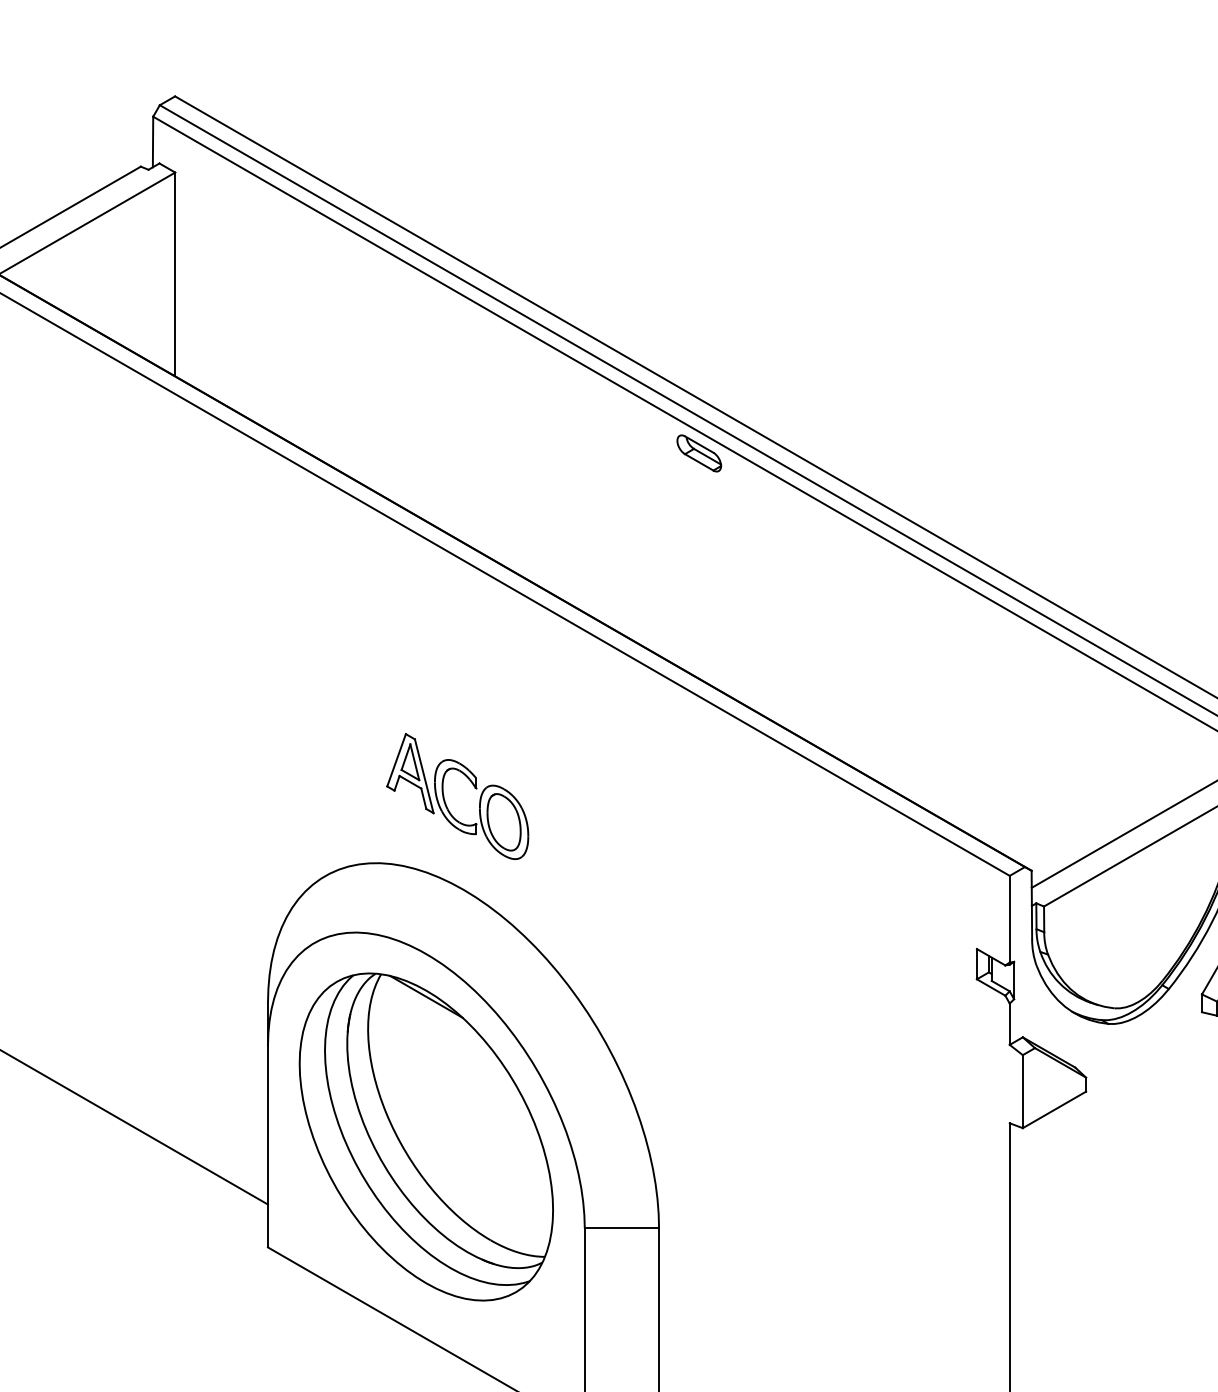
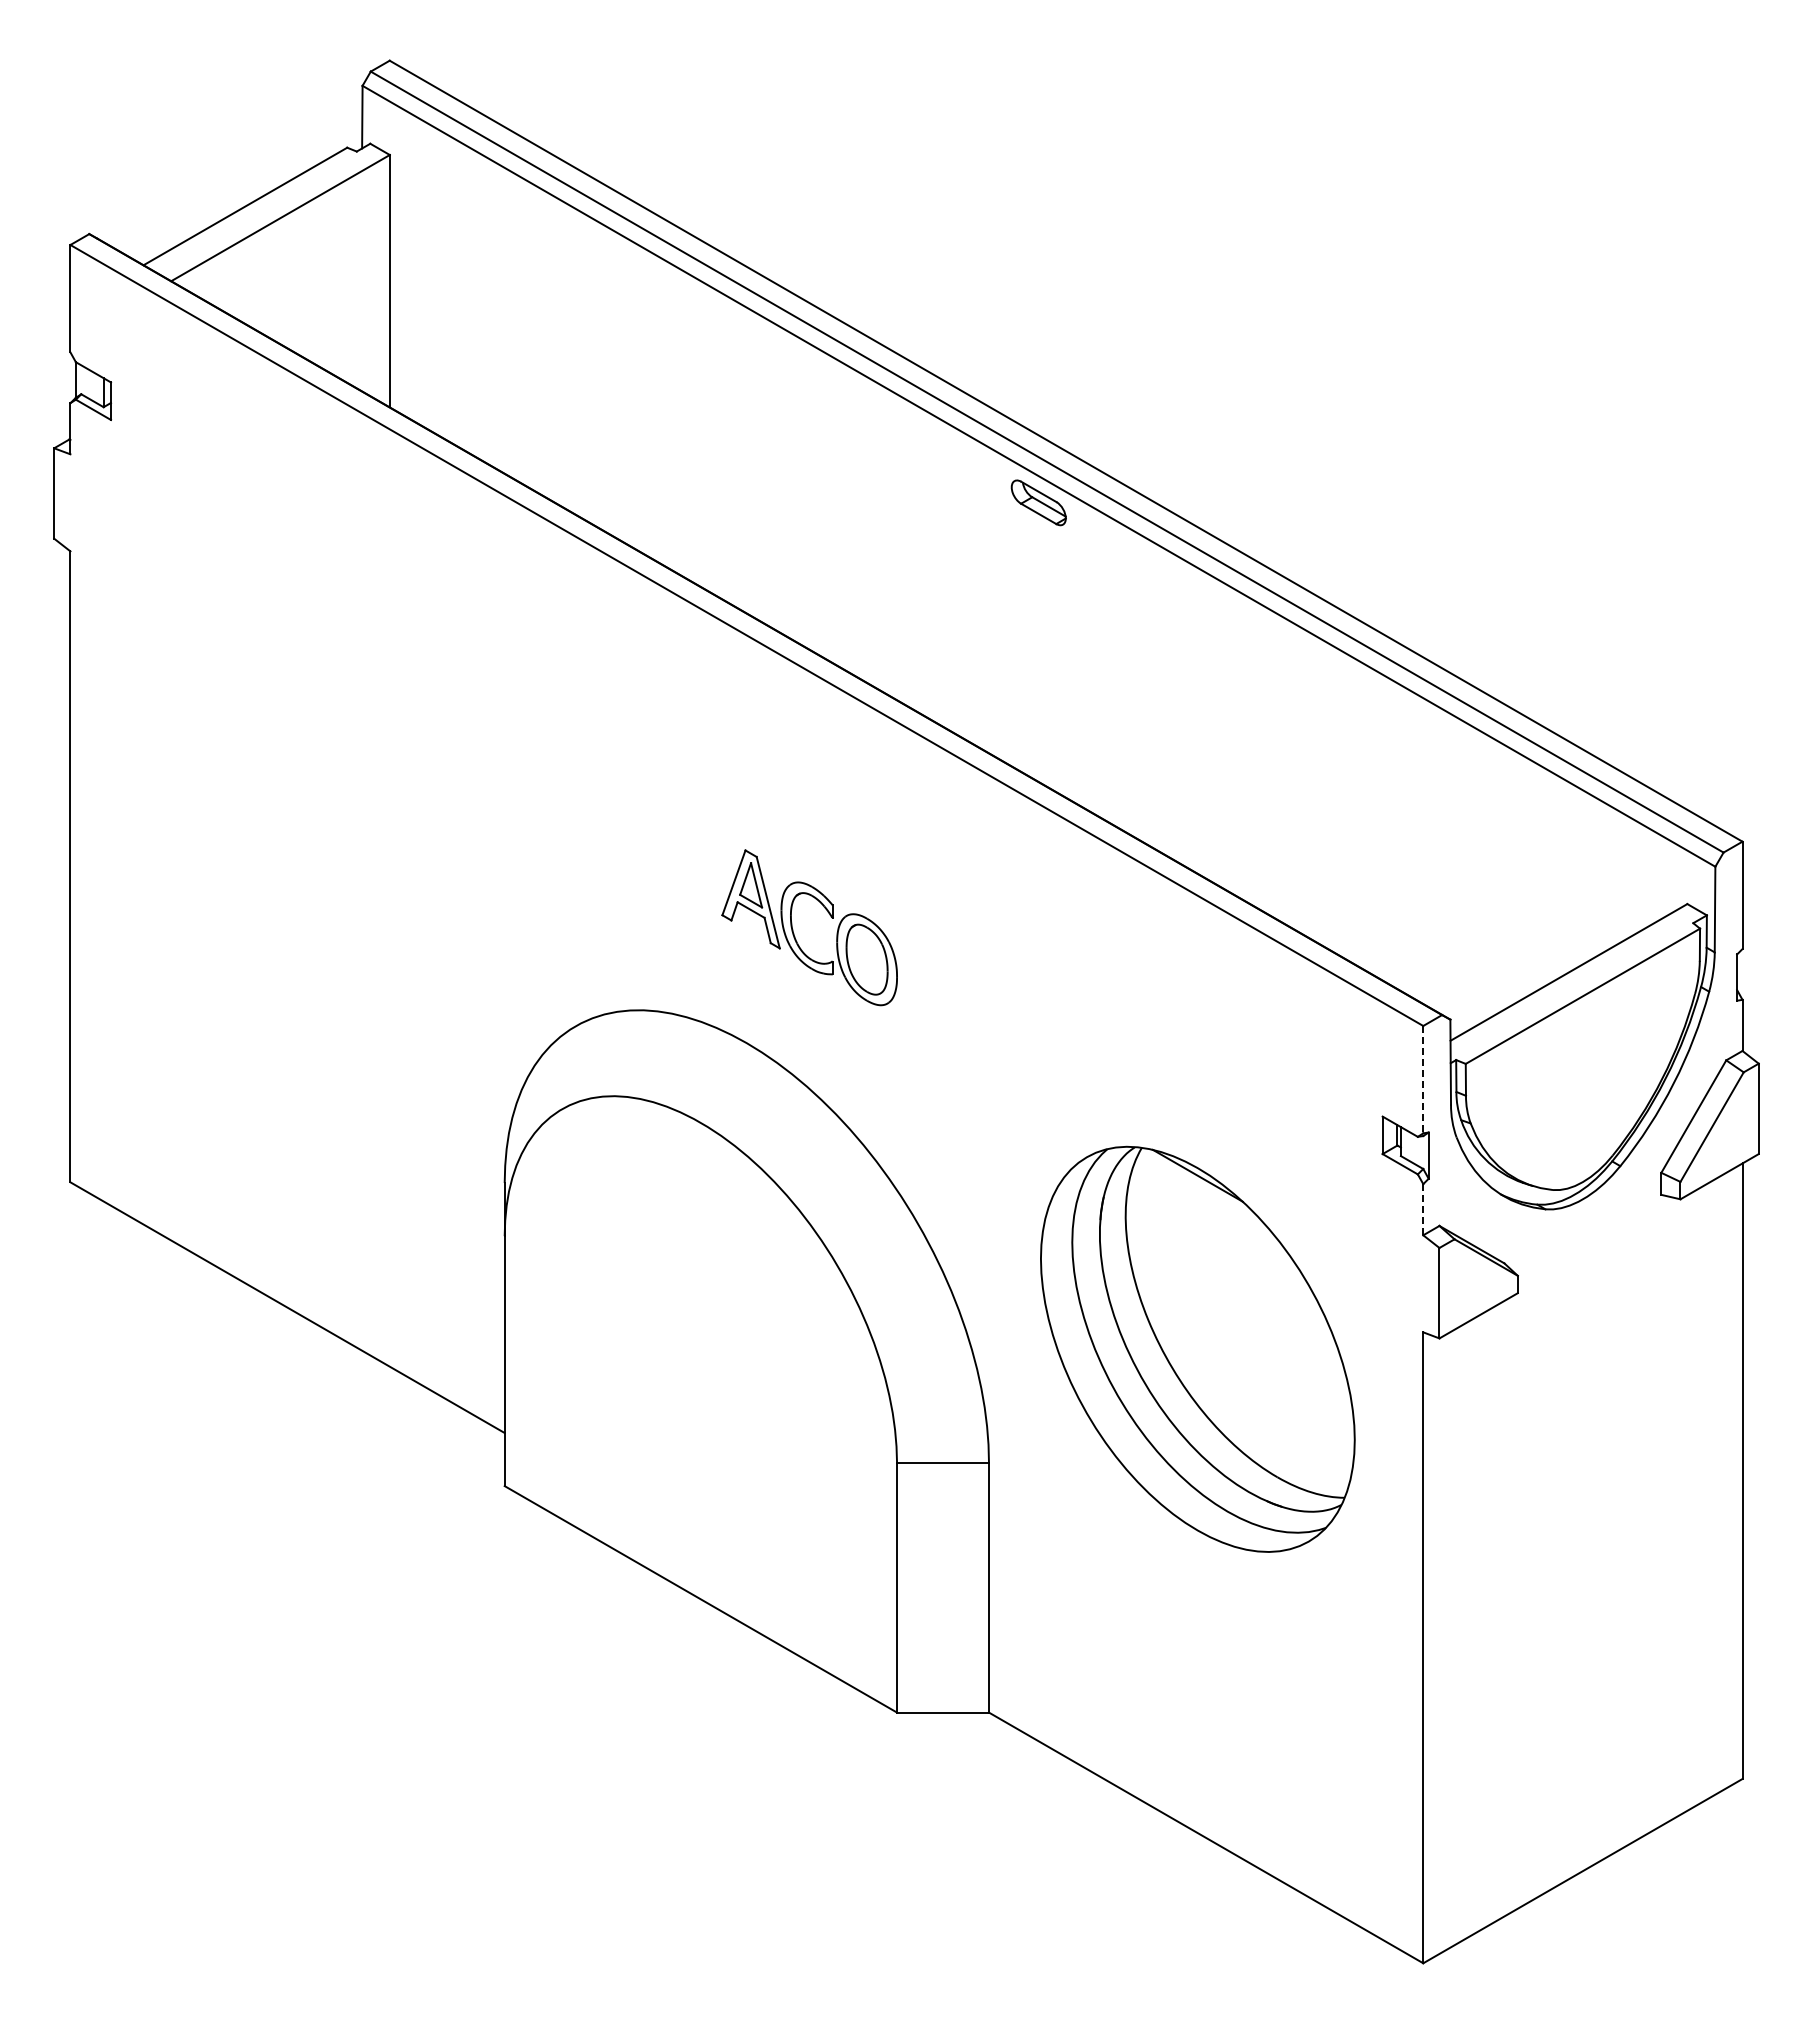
part: (444, 797) -> (793, 929), moved
line: (1009, 919) -> (1423, 1079), solid -> dashed
line: (1009, 1024) -> (1423, 1209), solid -> dashed
part: (426, 1136) -> (1197, 1348), moved

